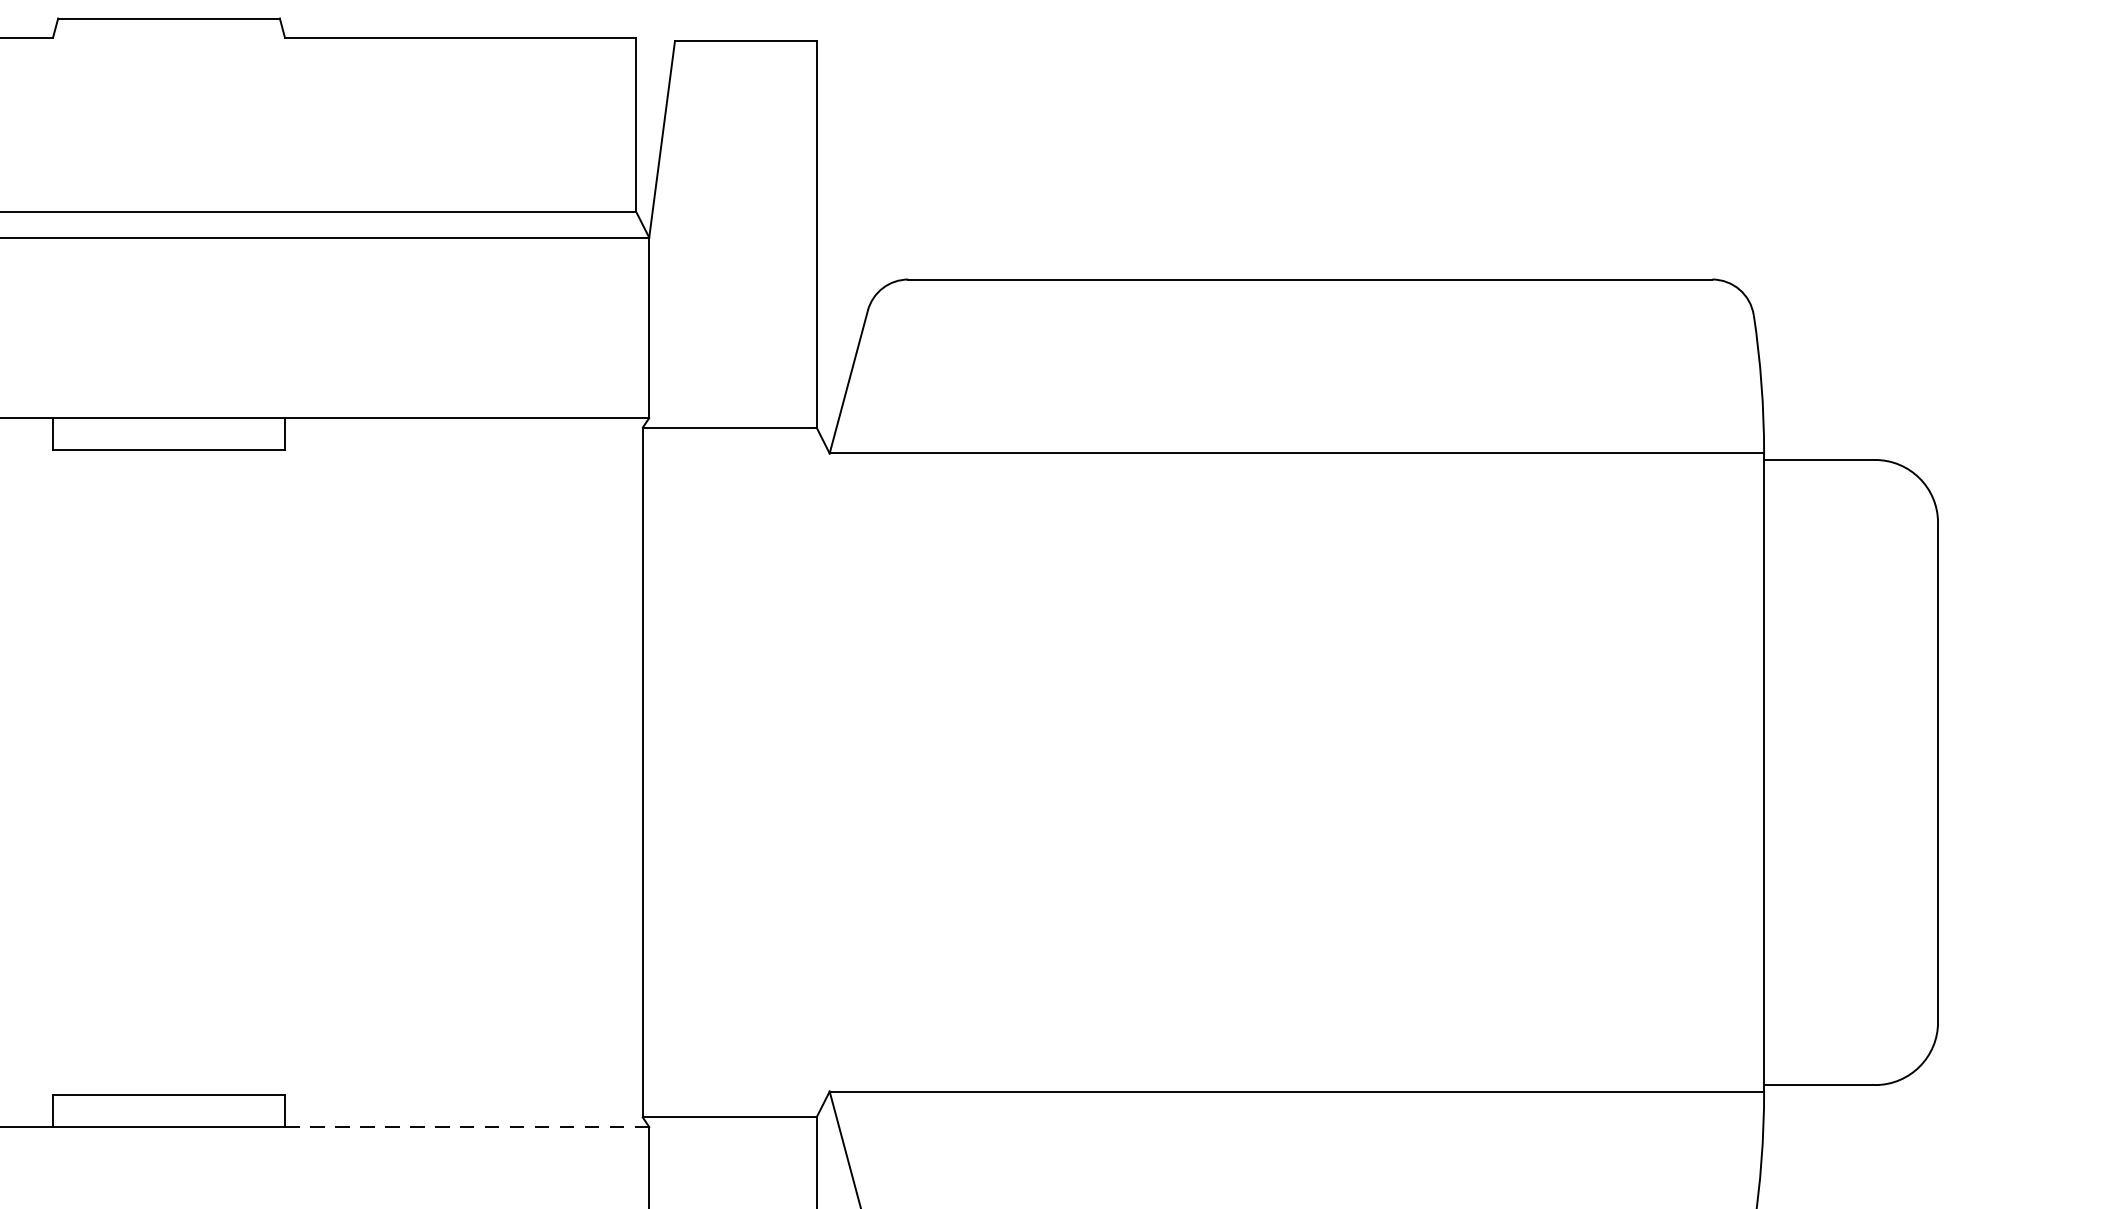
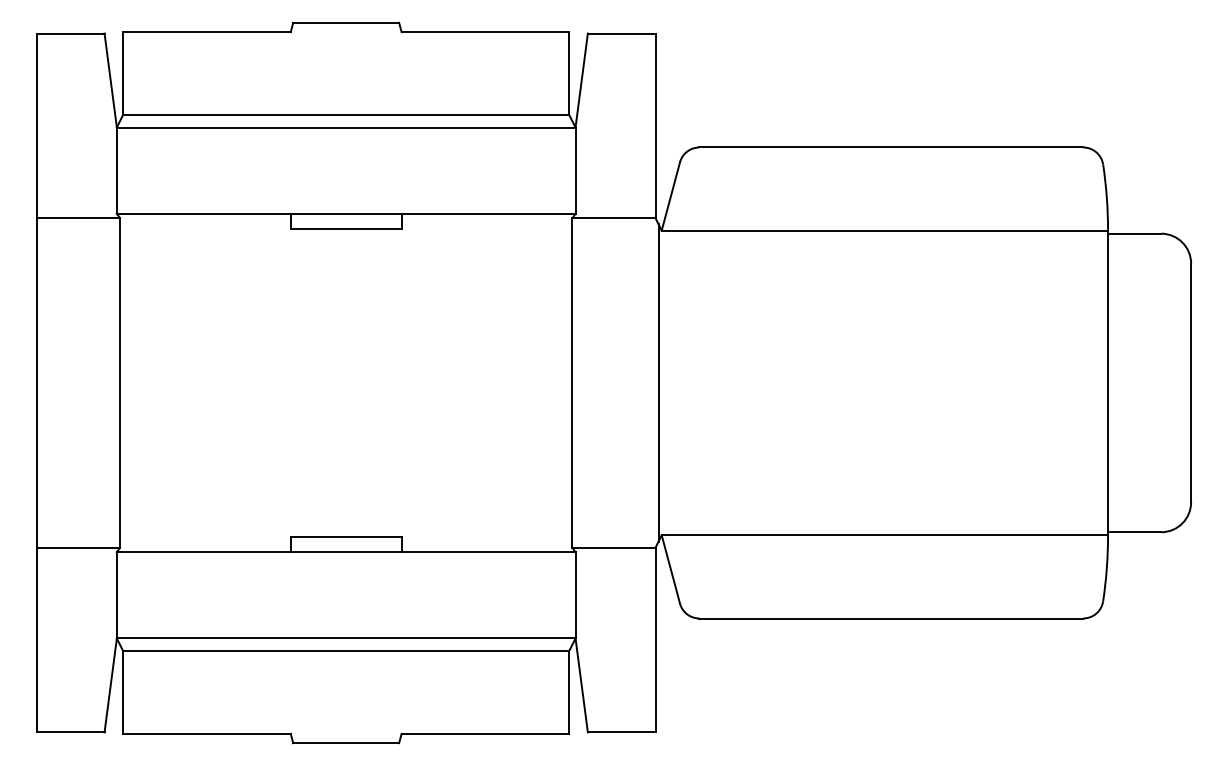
line: (822, 771) -> (658, 382), added
line: (466, 1127) -> (488, 552), dashed -> solid

